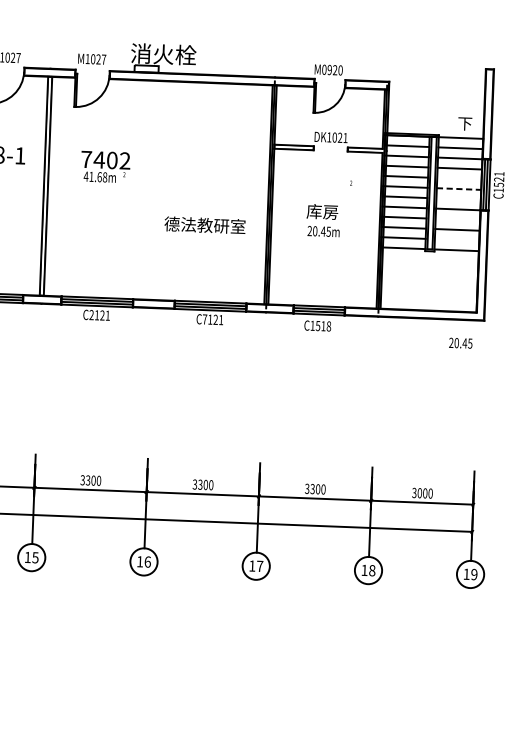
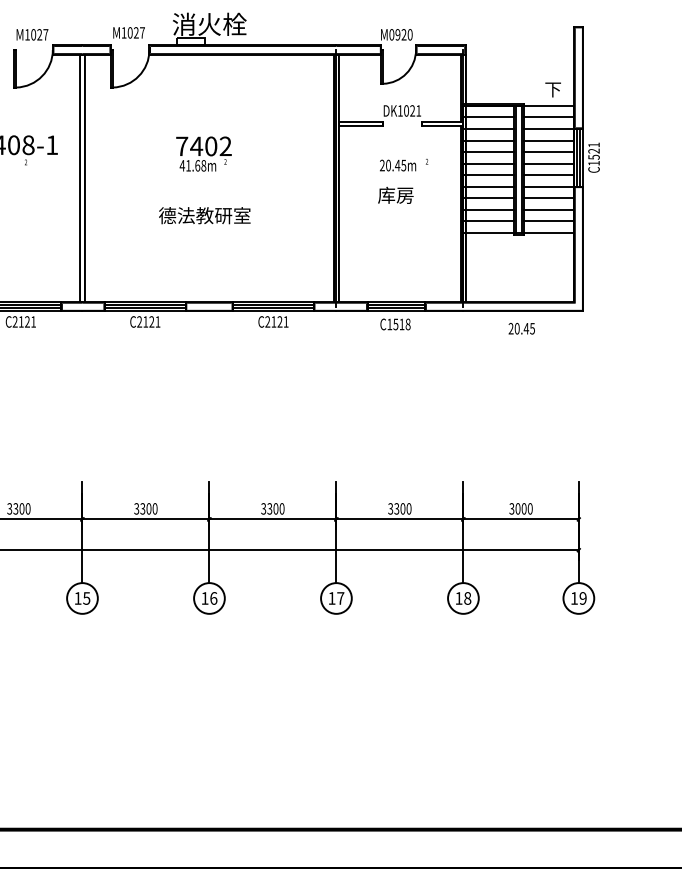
text: (105, 166) -> (203, 153), moved
line: (459, 179) -> (549, 152), added
line: (459, 188) -> (549, 163), dashed -> solid
line: (458, 199) -> (549, 175), added
line: (458, 219) -> (549, 198), added
text: (204, 225) -> (204, 215), moved
text: (324, 231) -> (398, 165), moved
line: (457, 240) -> (549, 221), added
text: (204, 319) -> (267, 321), C7121 -> C2121
text: (460, 343) -> (521, 328), moved

